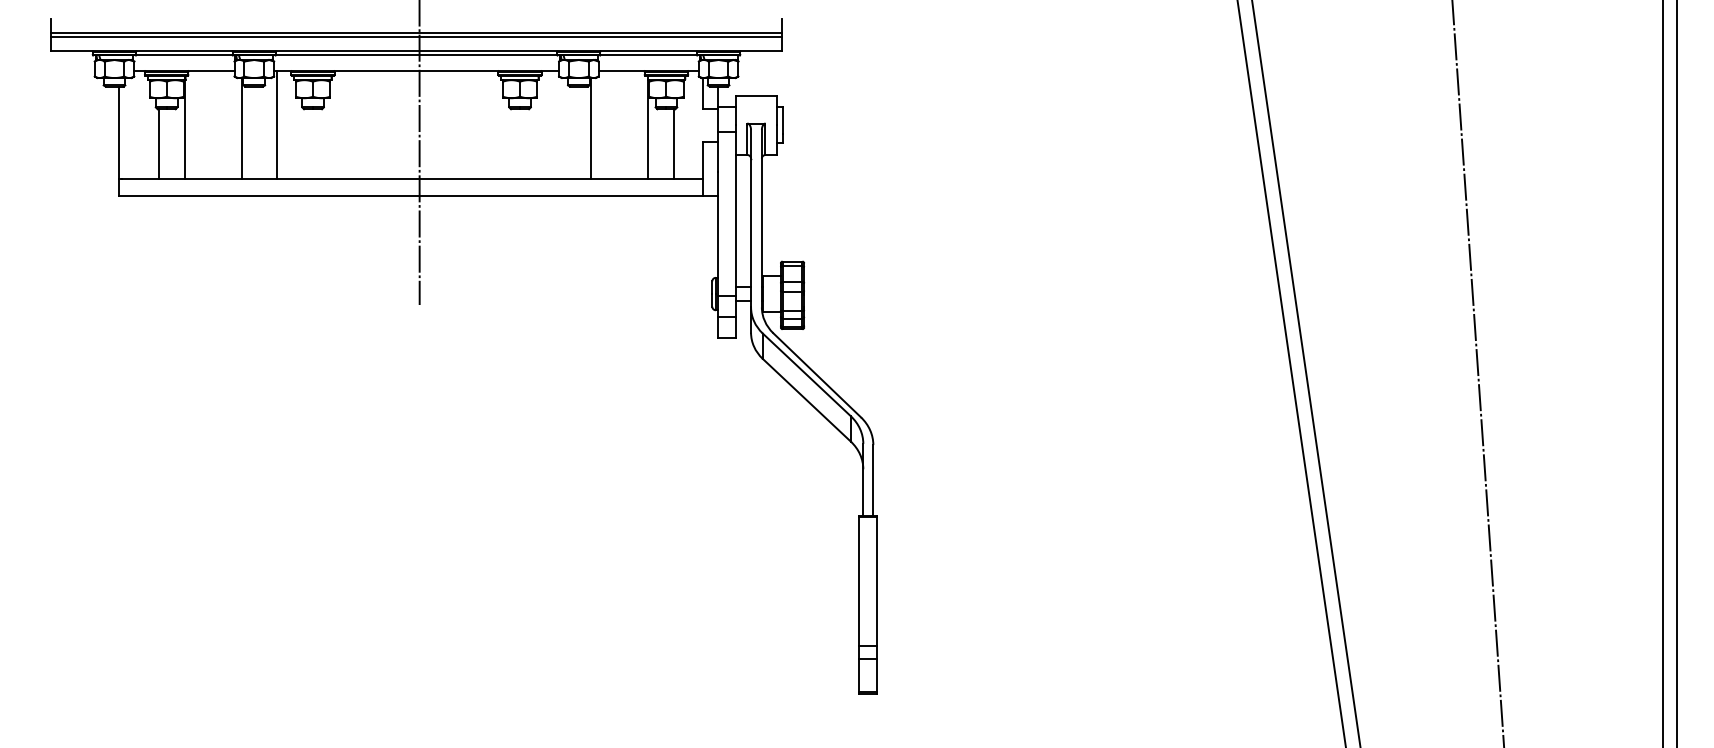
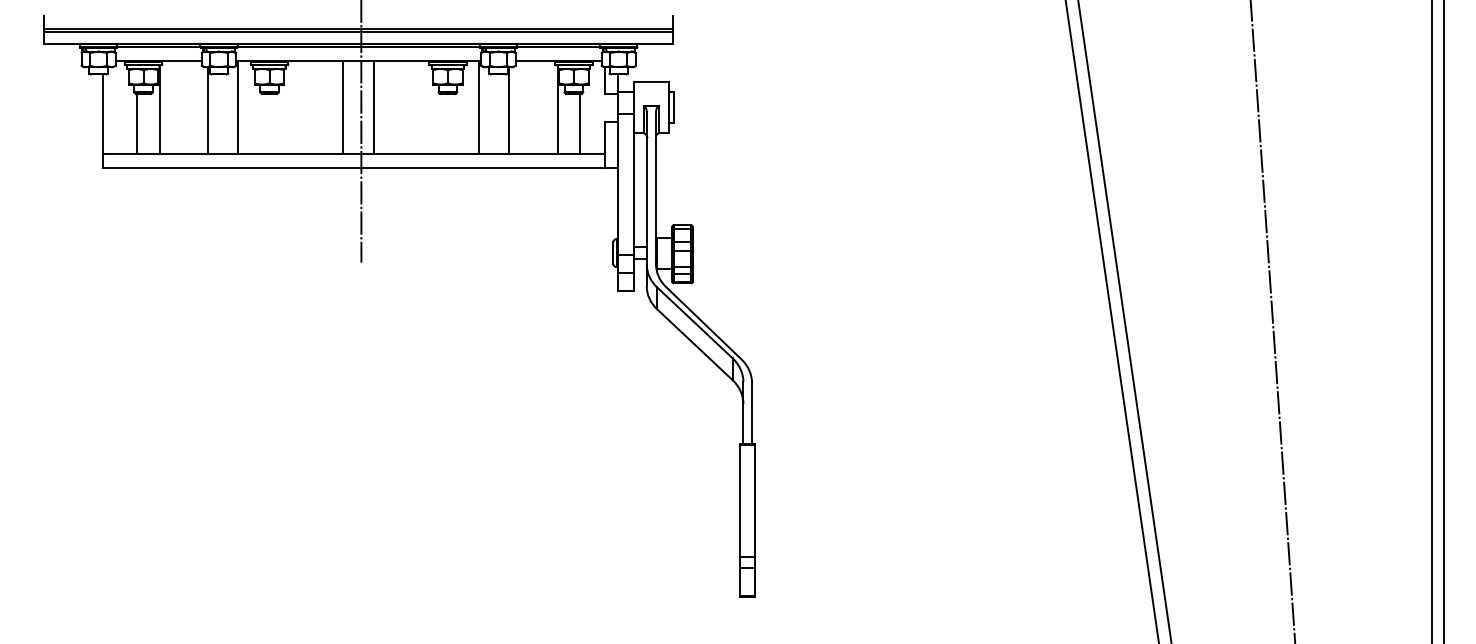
line: (398, 125) -> (343, 108), added
line: (434, 125) -> (374, 108), added
line: (556, 125) -> (479, 108), added

